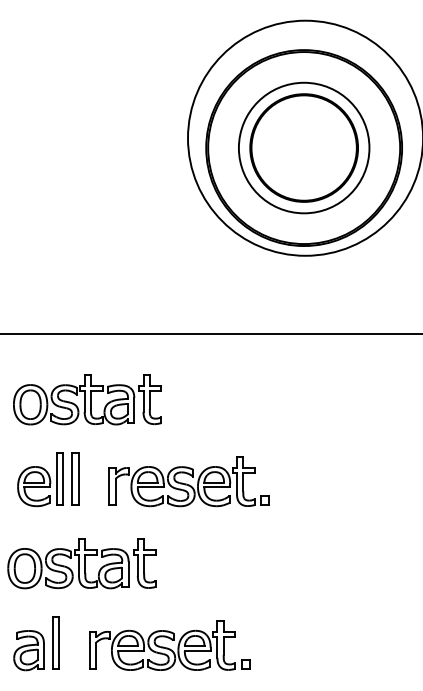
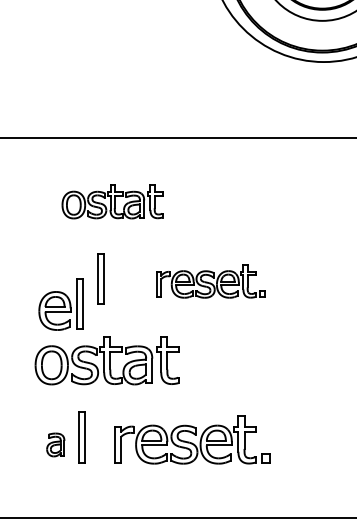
part: (87, 399) -> (112, 201), size x0.7
part: (40, 479) -> (61, 304), moved
part: (188, 481) -> (210, 280), size x0.7
part: (28, 650) -> (55, 444), size x0.6

